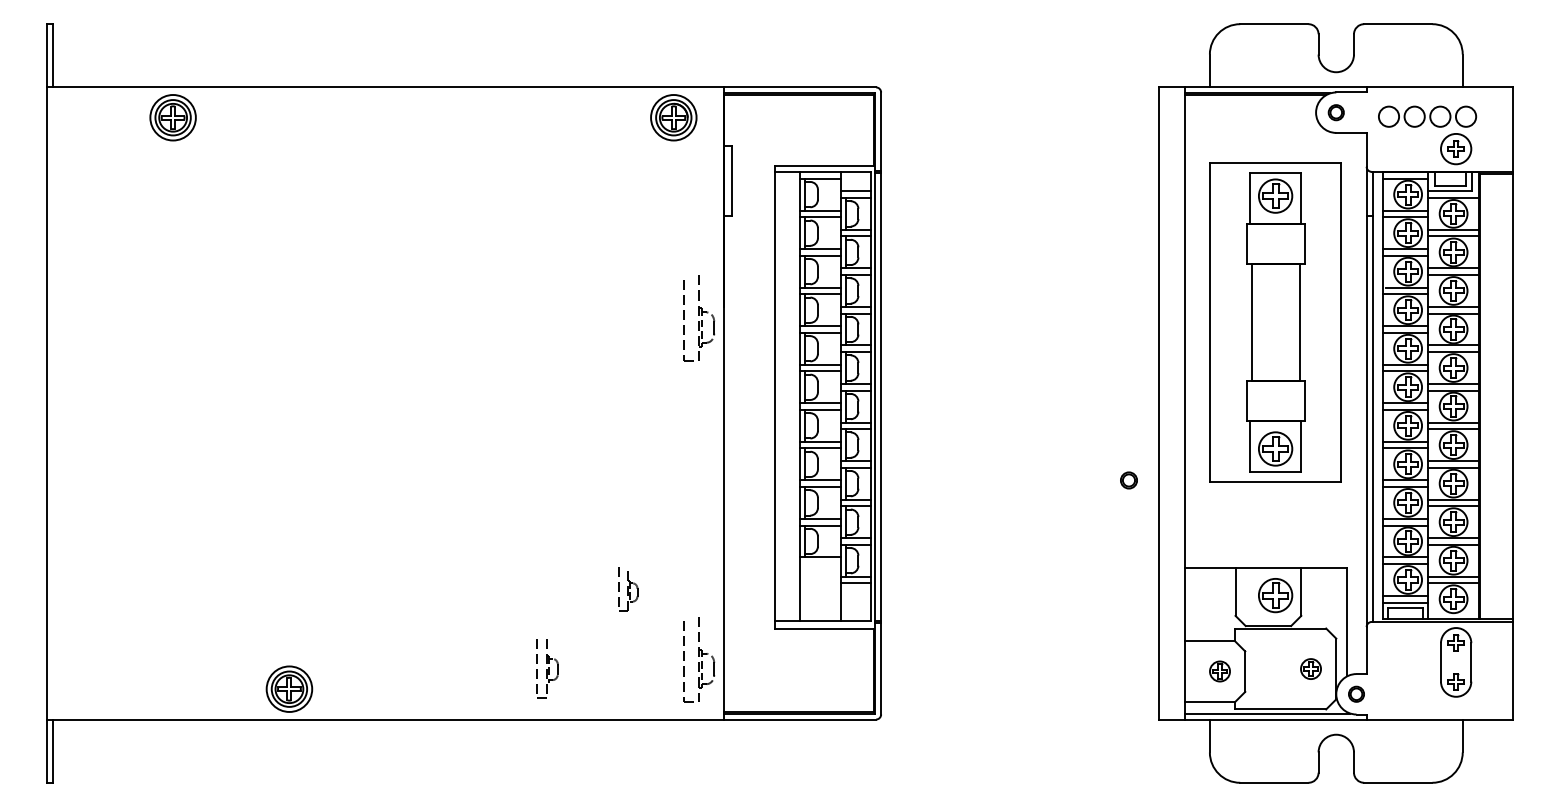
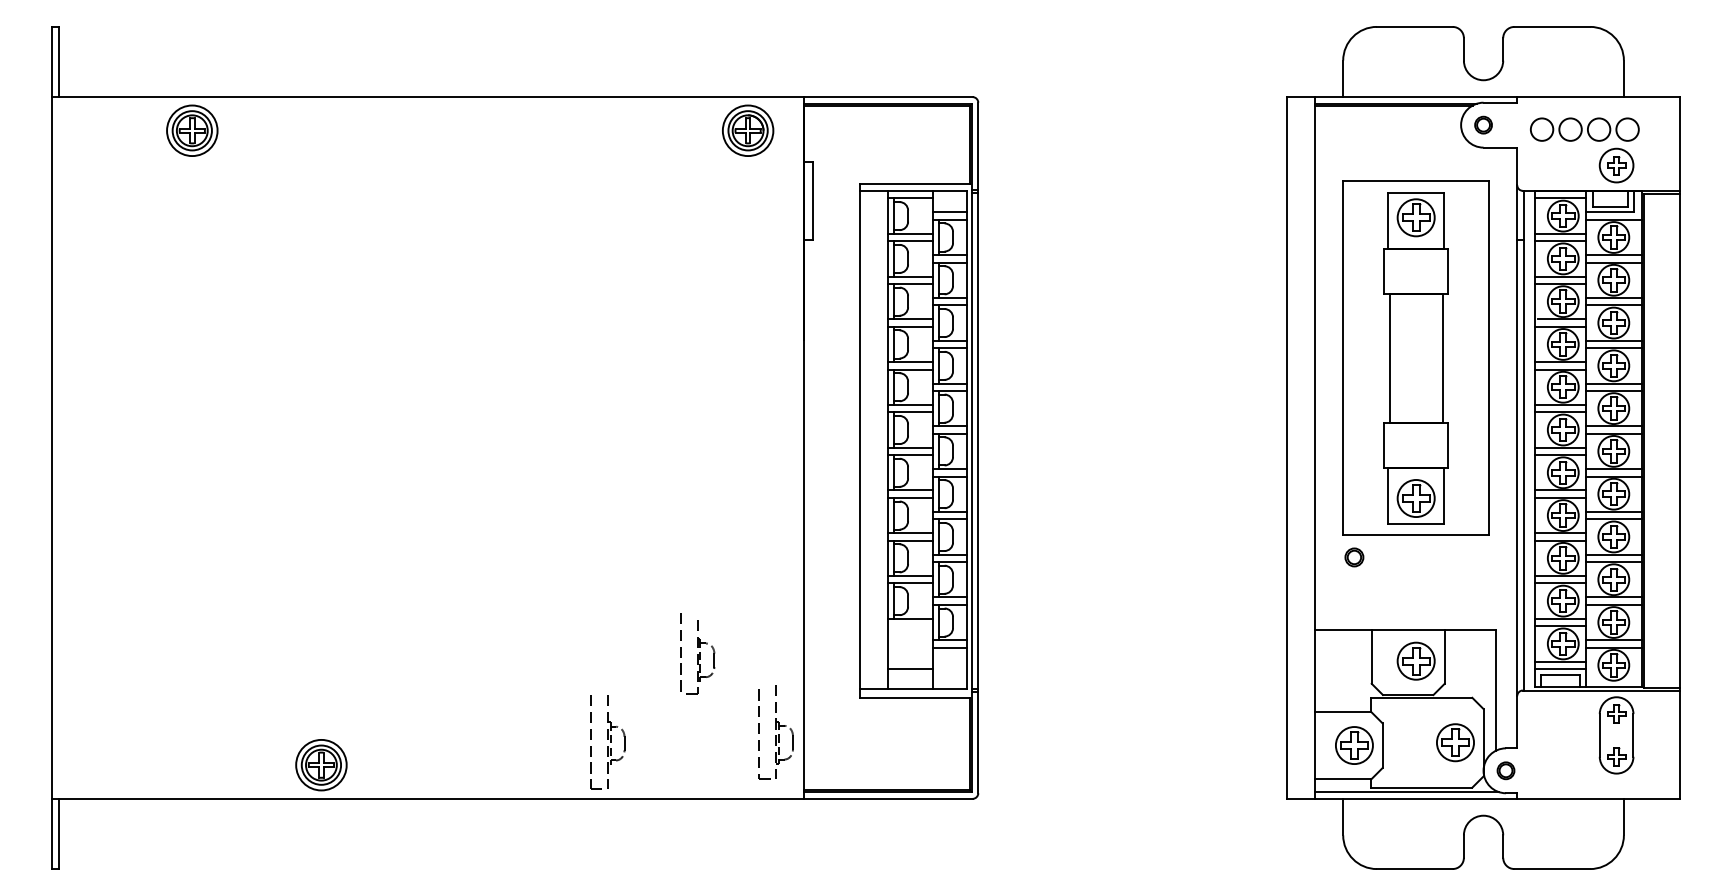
part: (698, 318) -> (775, 353), removed
part: (1129, 480) -> (1354, 557), moved
part: (628, 588) -> (697, 653), size x1.67
line: (820, 603) -> (910, 669), added
part: (547, 668) -> (607, 742), size x1.43
part: (1311, 668) -> (1455, 742), size x1.67
part: (1220, 671) -> (1354, 745), size x1.67

